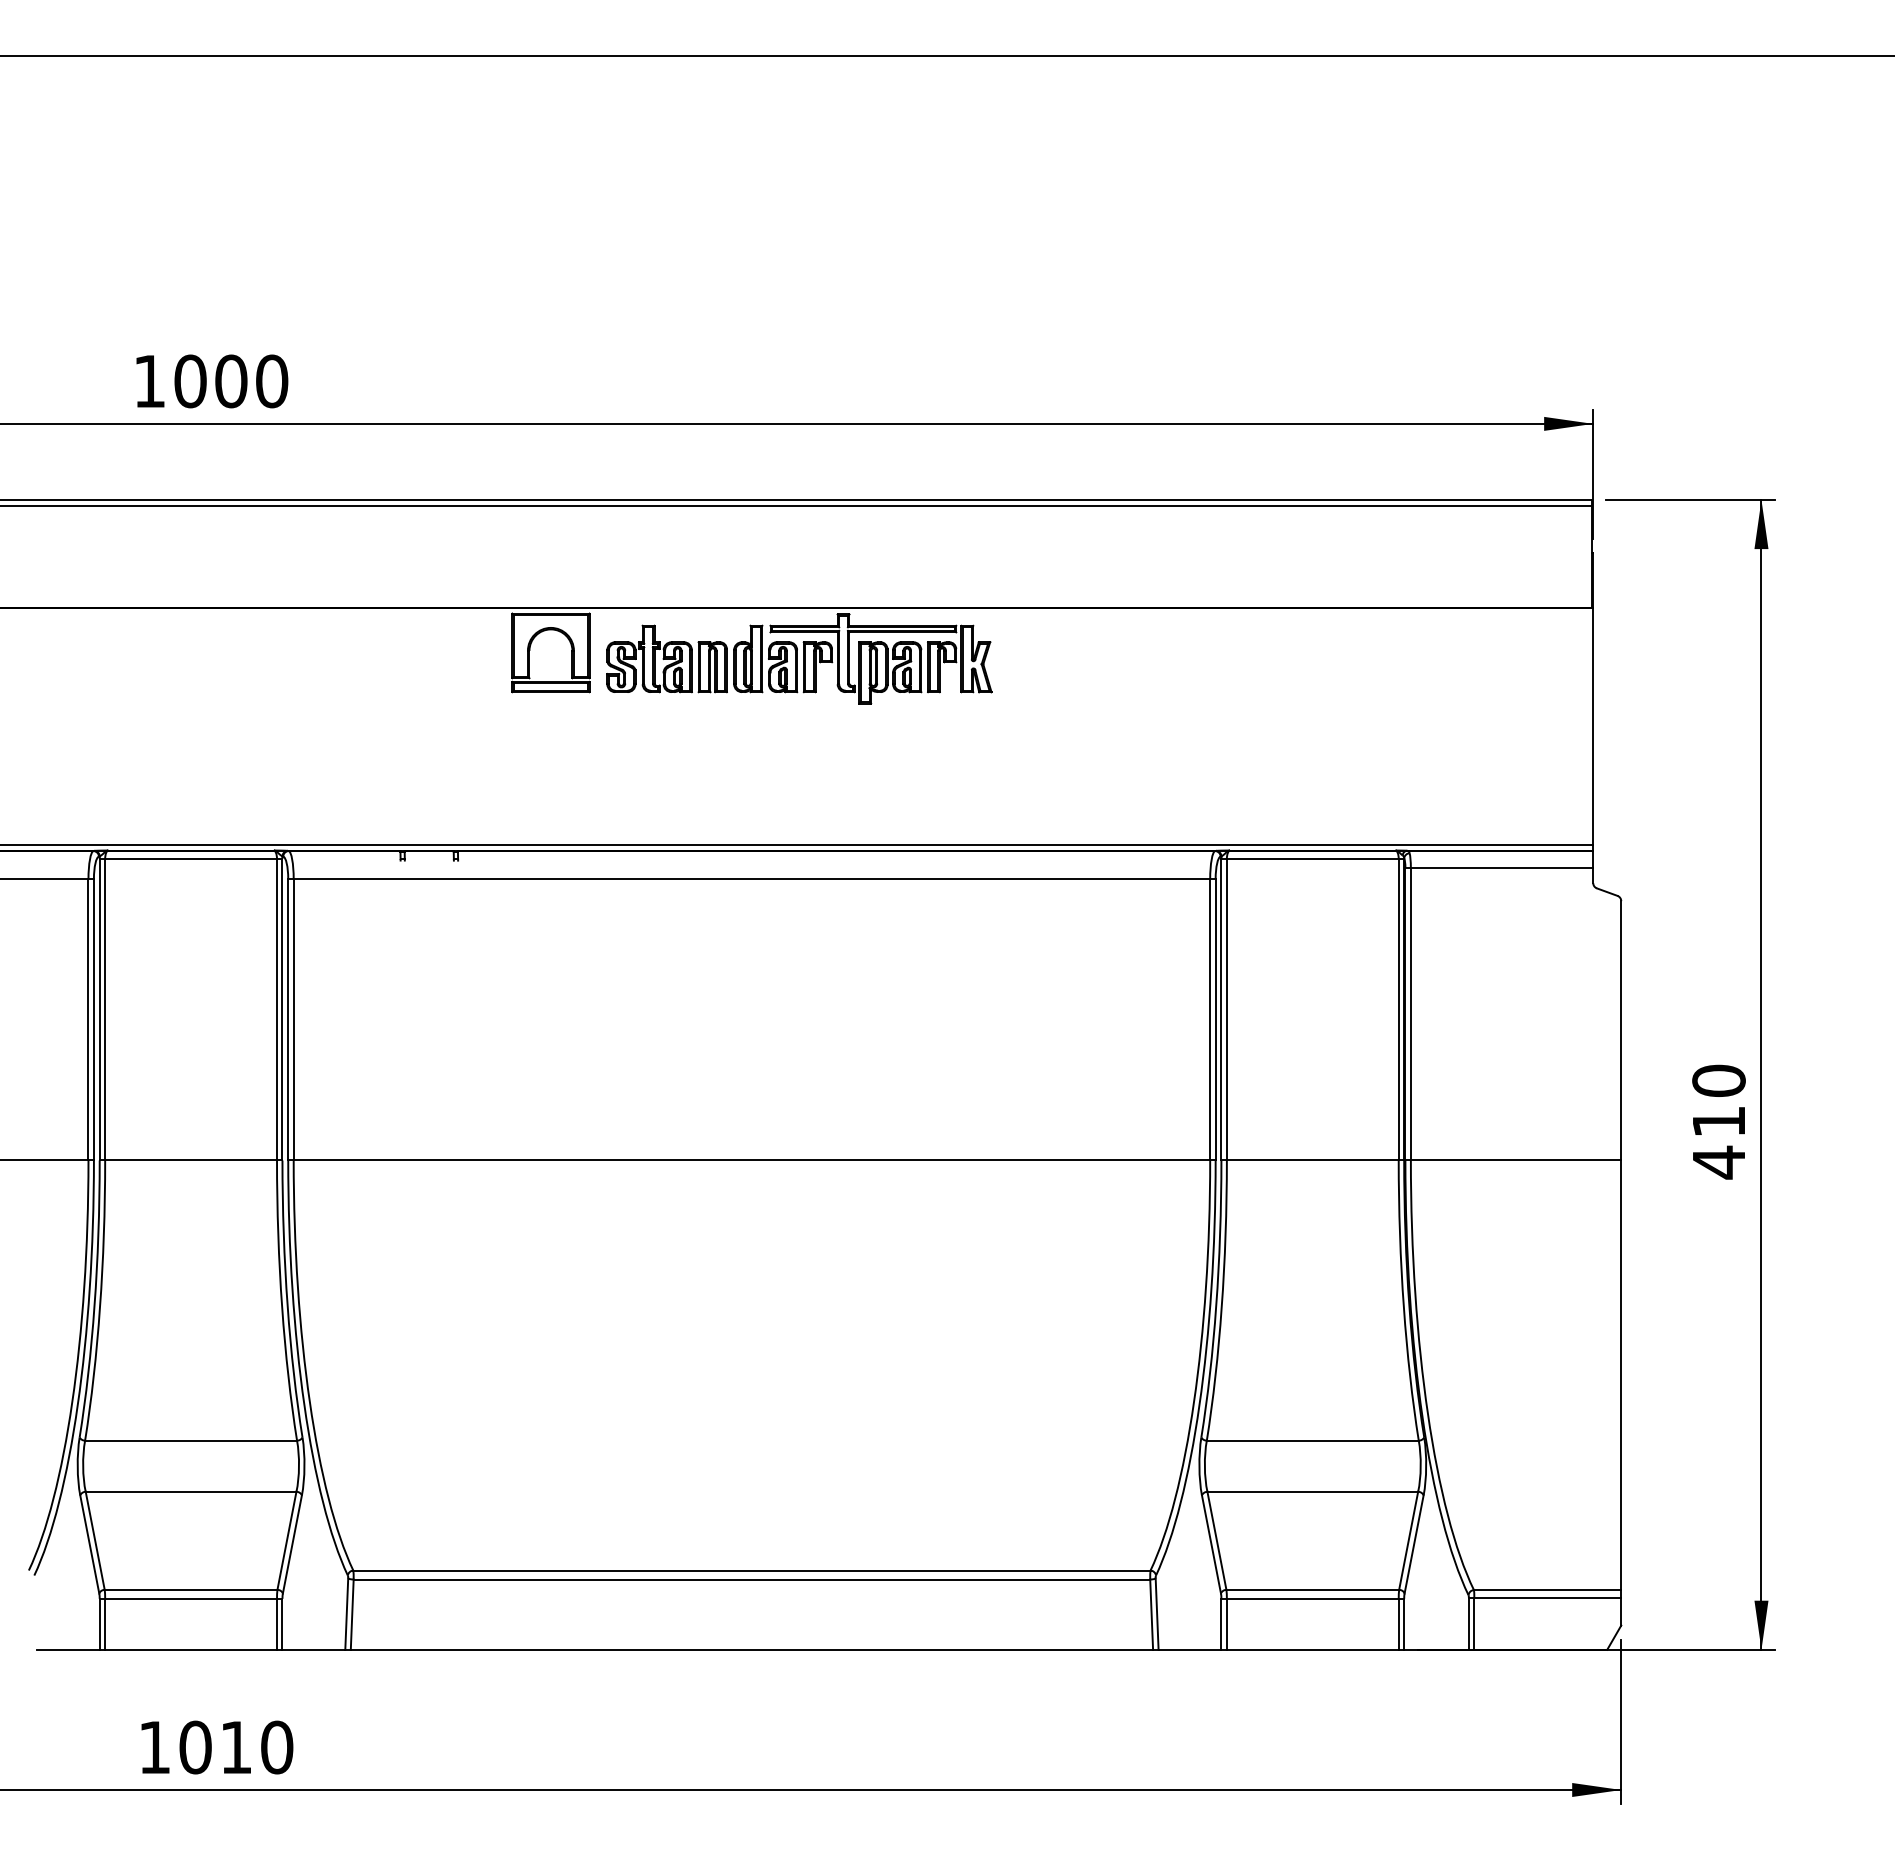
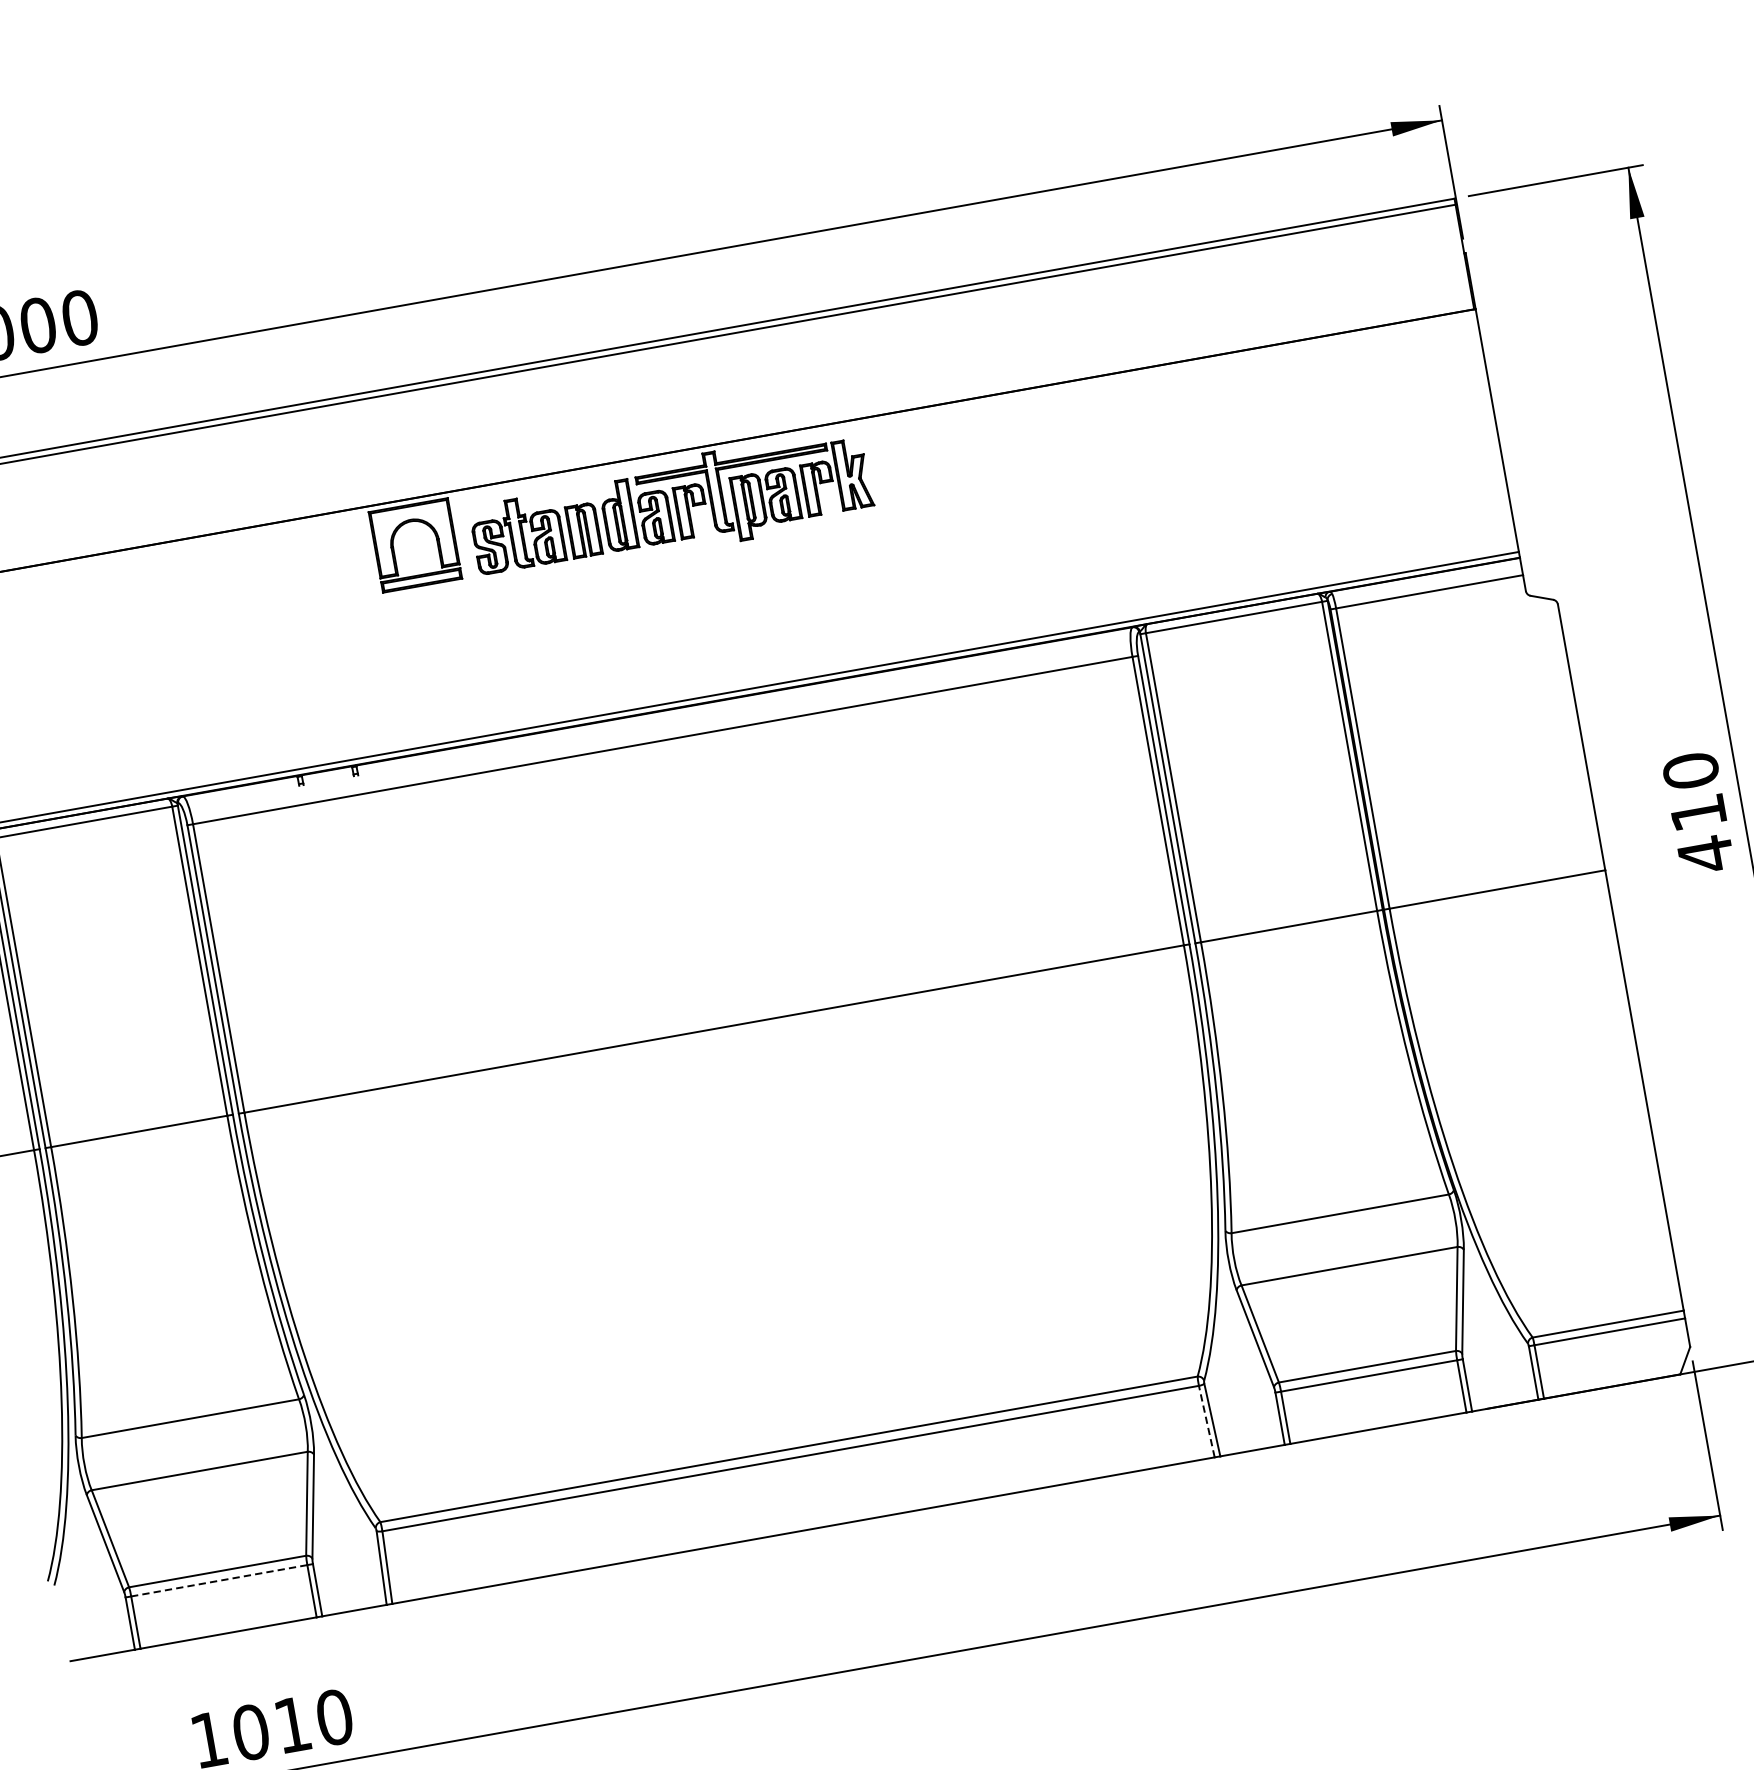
line: (191, 1598) -> (219, 1580), solid -> dashed
line: (1151, 1614) -> (1206, 1421), solid -> dashed

